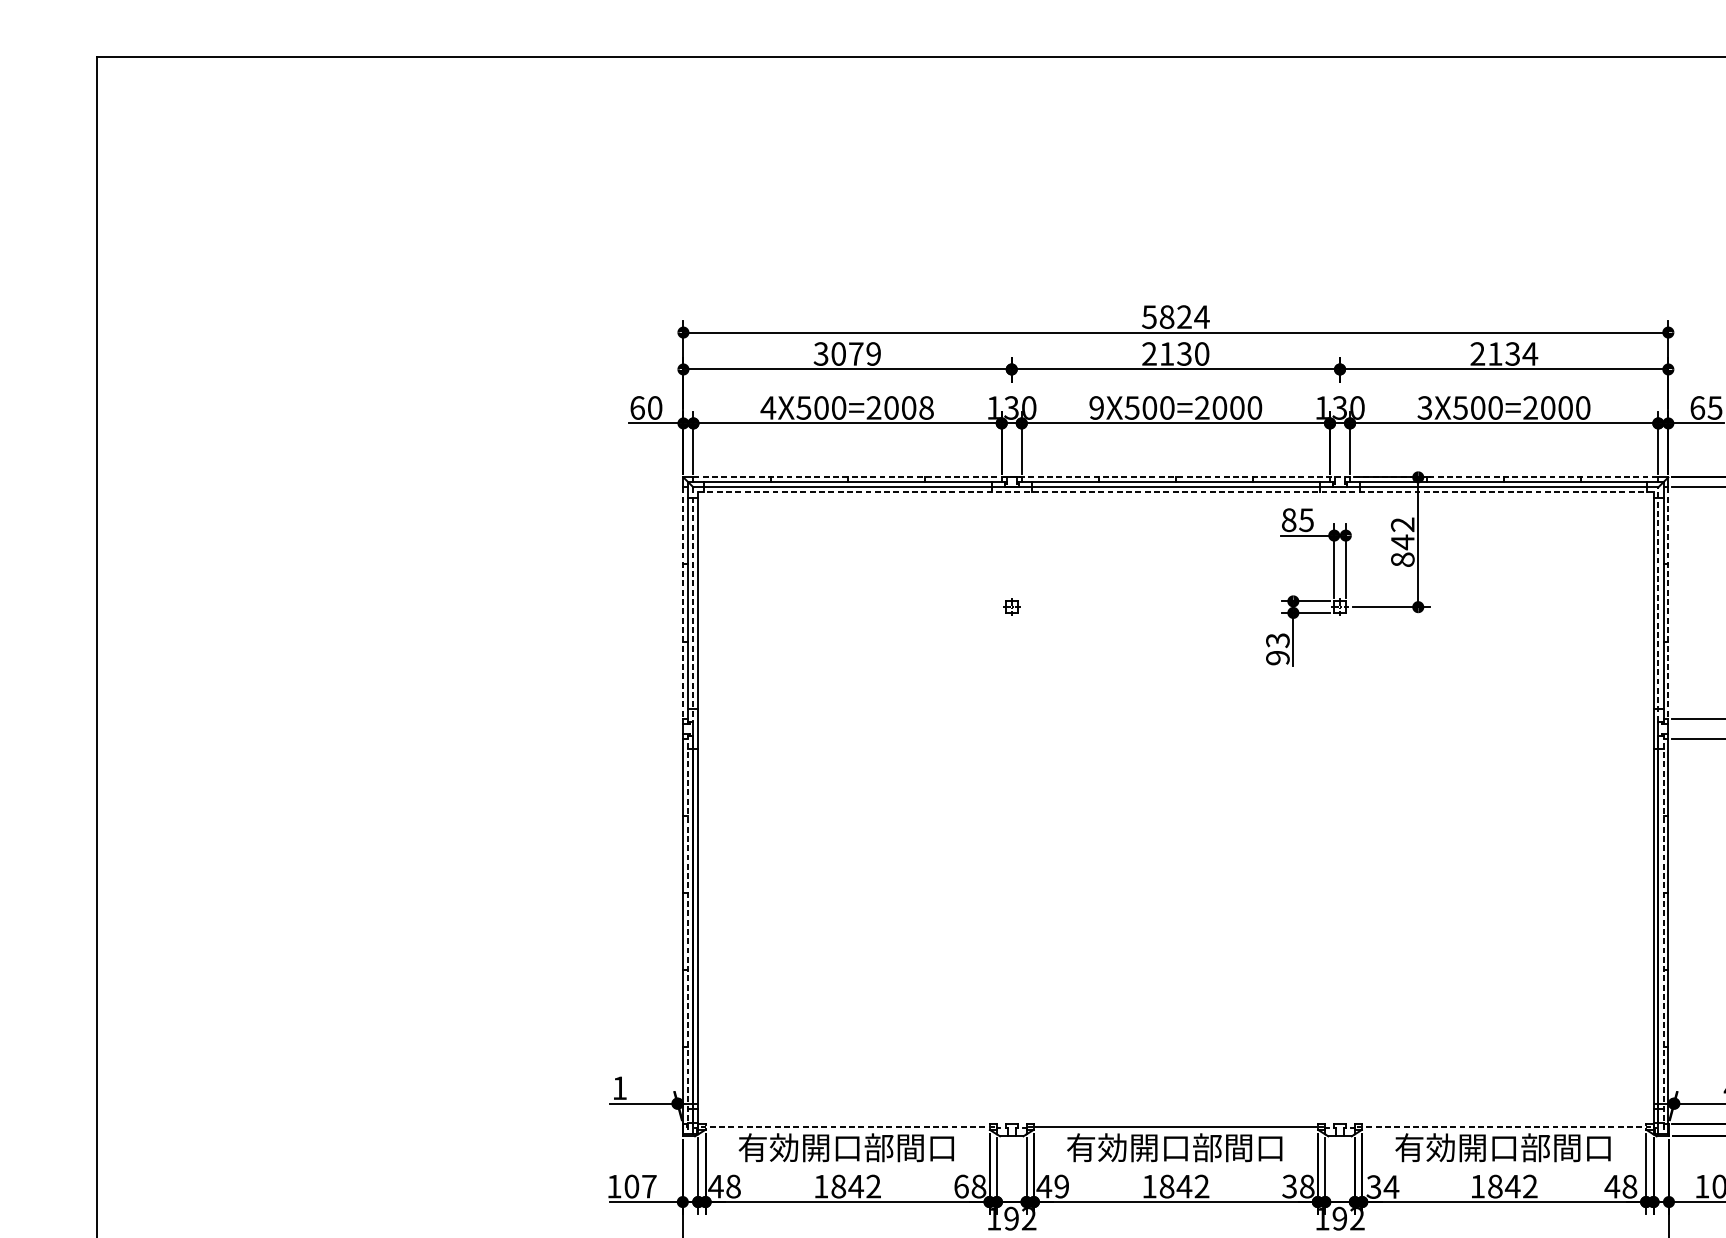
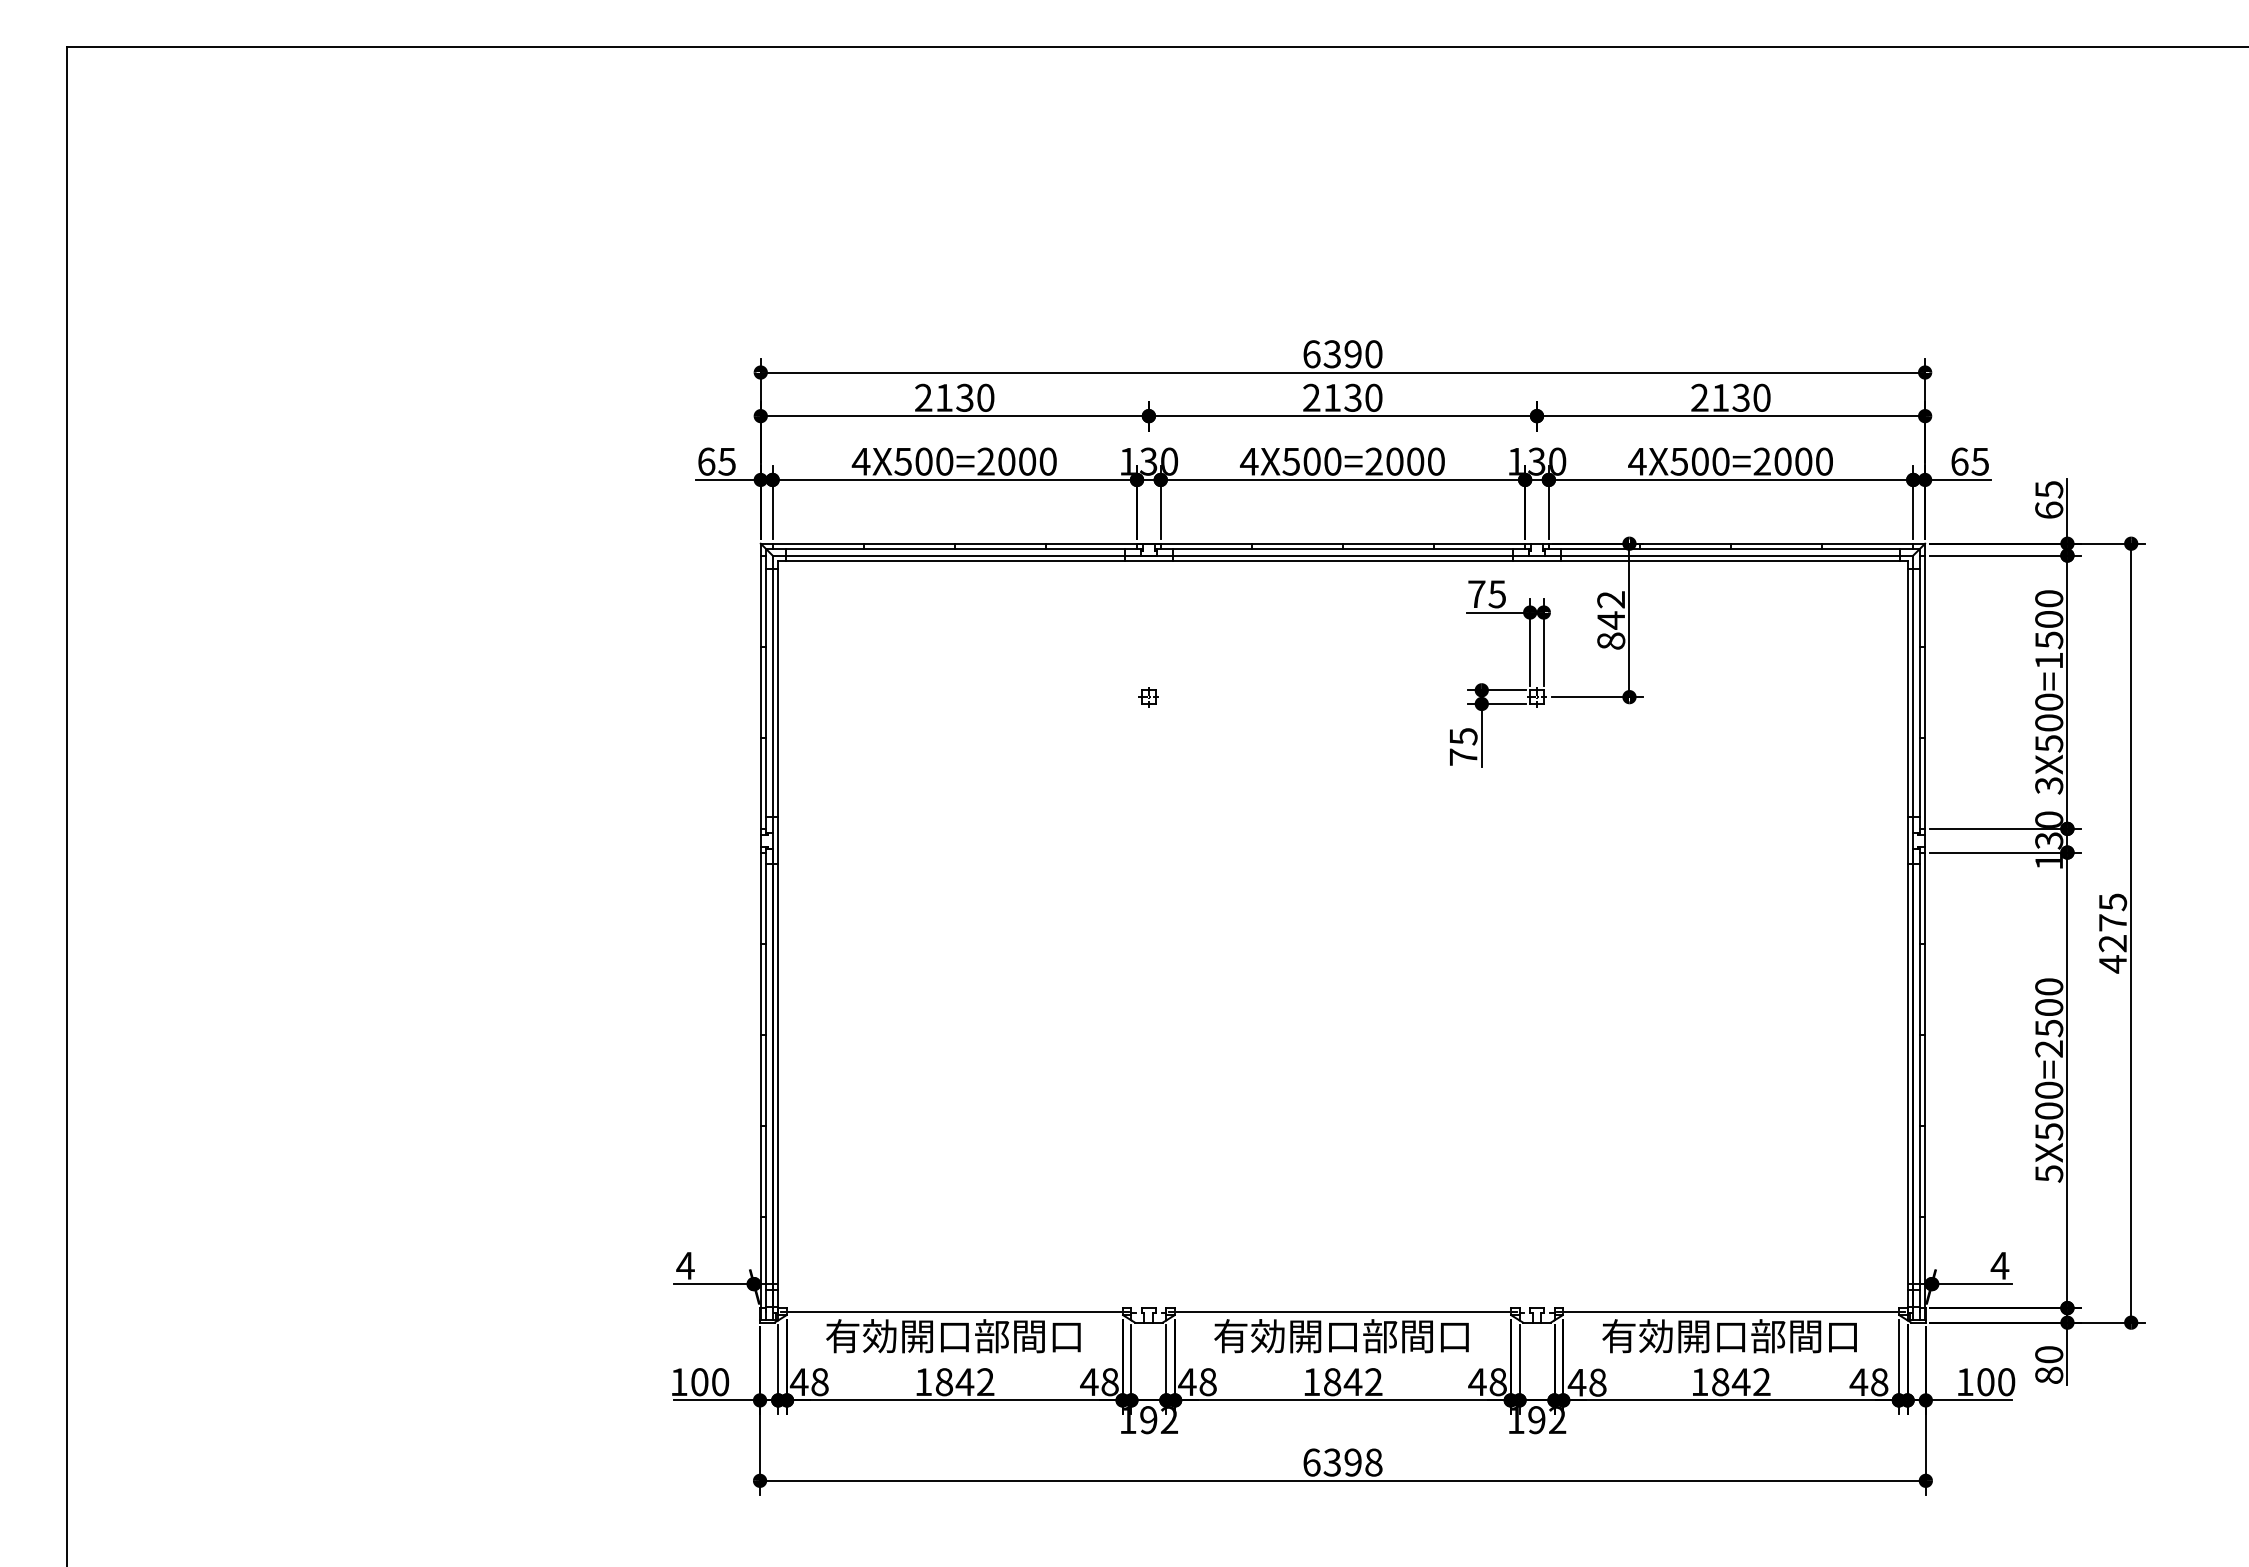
text: (1175, 317) -> (1342, 354), 5824 -> 6390
text: (847, 353) -> (954, 397), 3079 -> 2130
text: (1529, 353) -> (1761, 397), 2134 -> 2130
text: (654, 407) -> (726, 461), 60 -> 65
text: (925, 407) -> (1047, 461), 4X500=2008 -> 4X500=2000
text: (1095, 407) -> (1248, 461), 9X500=2000 -> 4X500=2000
text: (1425, 407) -> (1637, 461), 3X500=2000 -> 4X500=2000
line: (1176, 477) -> (1343, 543), dashed -> solid
line: (1175, 492) -> (1342, 561), dashed -> solid
text: (1288, 520) -> (1476, 594), 85 -> 75
line: (683, 603) -> (760, 692), dashed -> solid
line: (1668, 603) -> (1925, 692), dashed -> solid
line: (693, 604) -> (772, 694), dashed -> solid
line: (1658, 604) -> (1913, 693), dashed -> solid
text: (1277, 648) -> (1463, 746), 93 -> 75
line: (687, 933) -> (765, 1083), dashed -> solid
line: (1664, 933) -> (1920, 1083), dashed -> solid
text: (619, 1087) -> (685, 1265), 1 -> 4
line: (847, 1126) -> (954, 1311), dashed -> solid
line: (1504, 1126) -> (1731, 1311), dashed -> solid
text: (649, 1186) -> (720, 1382), 107 -> 100
text: (961, 1186) -> (1089, 1382), 68 -> 48
text: (1061, 1186) -> (1207, 1382), 49 -> 48
text: (1289, 1186) -> (1477, 1382), 38 -> 48
text: (1382, 1186) -> (1587, 1382), 34 -> 48

